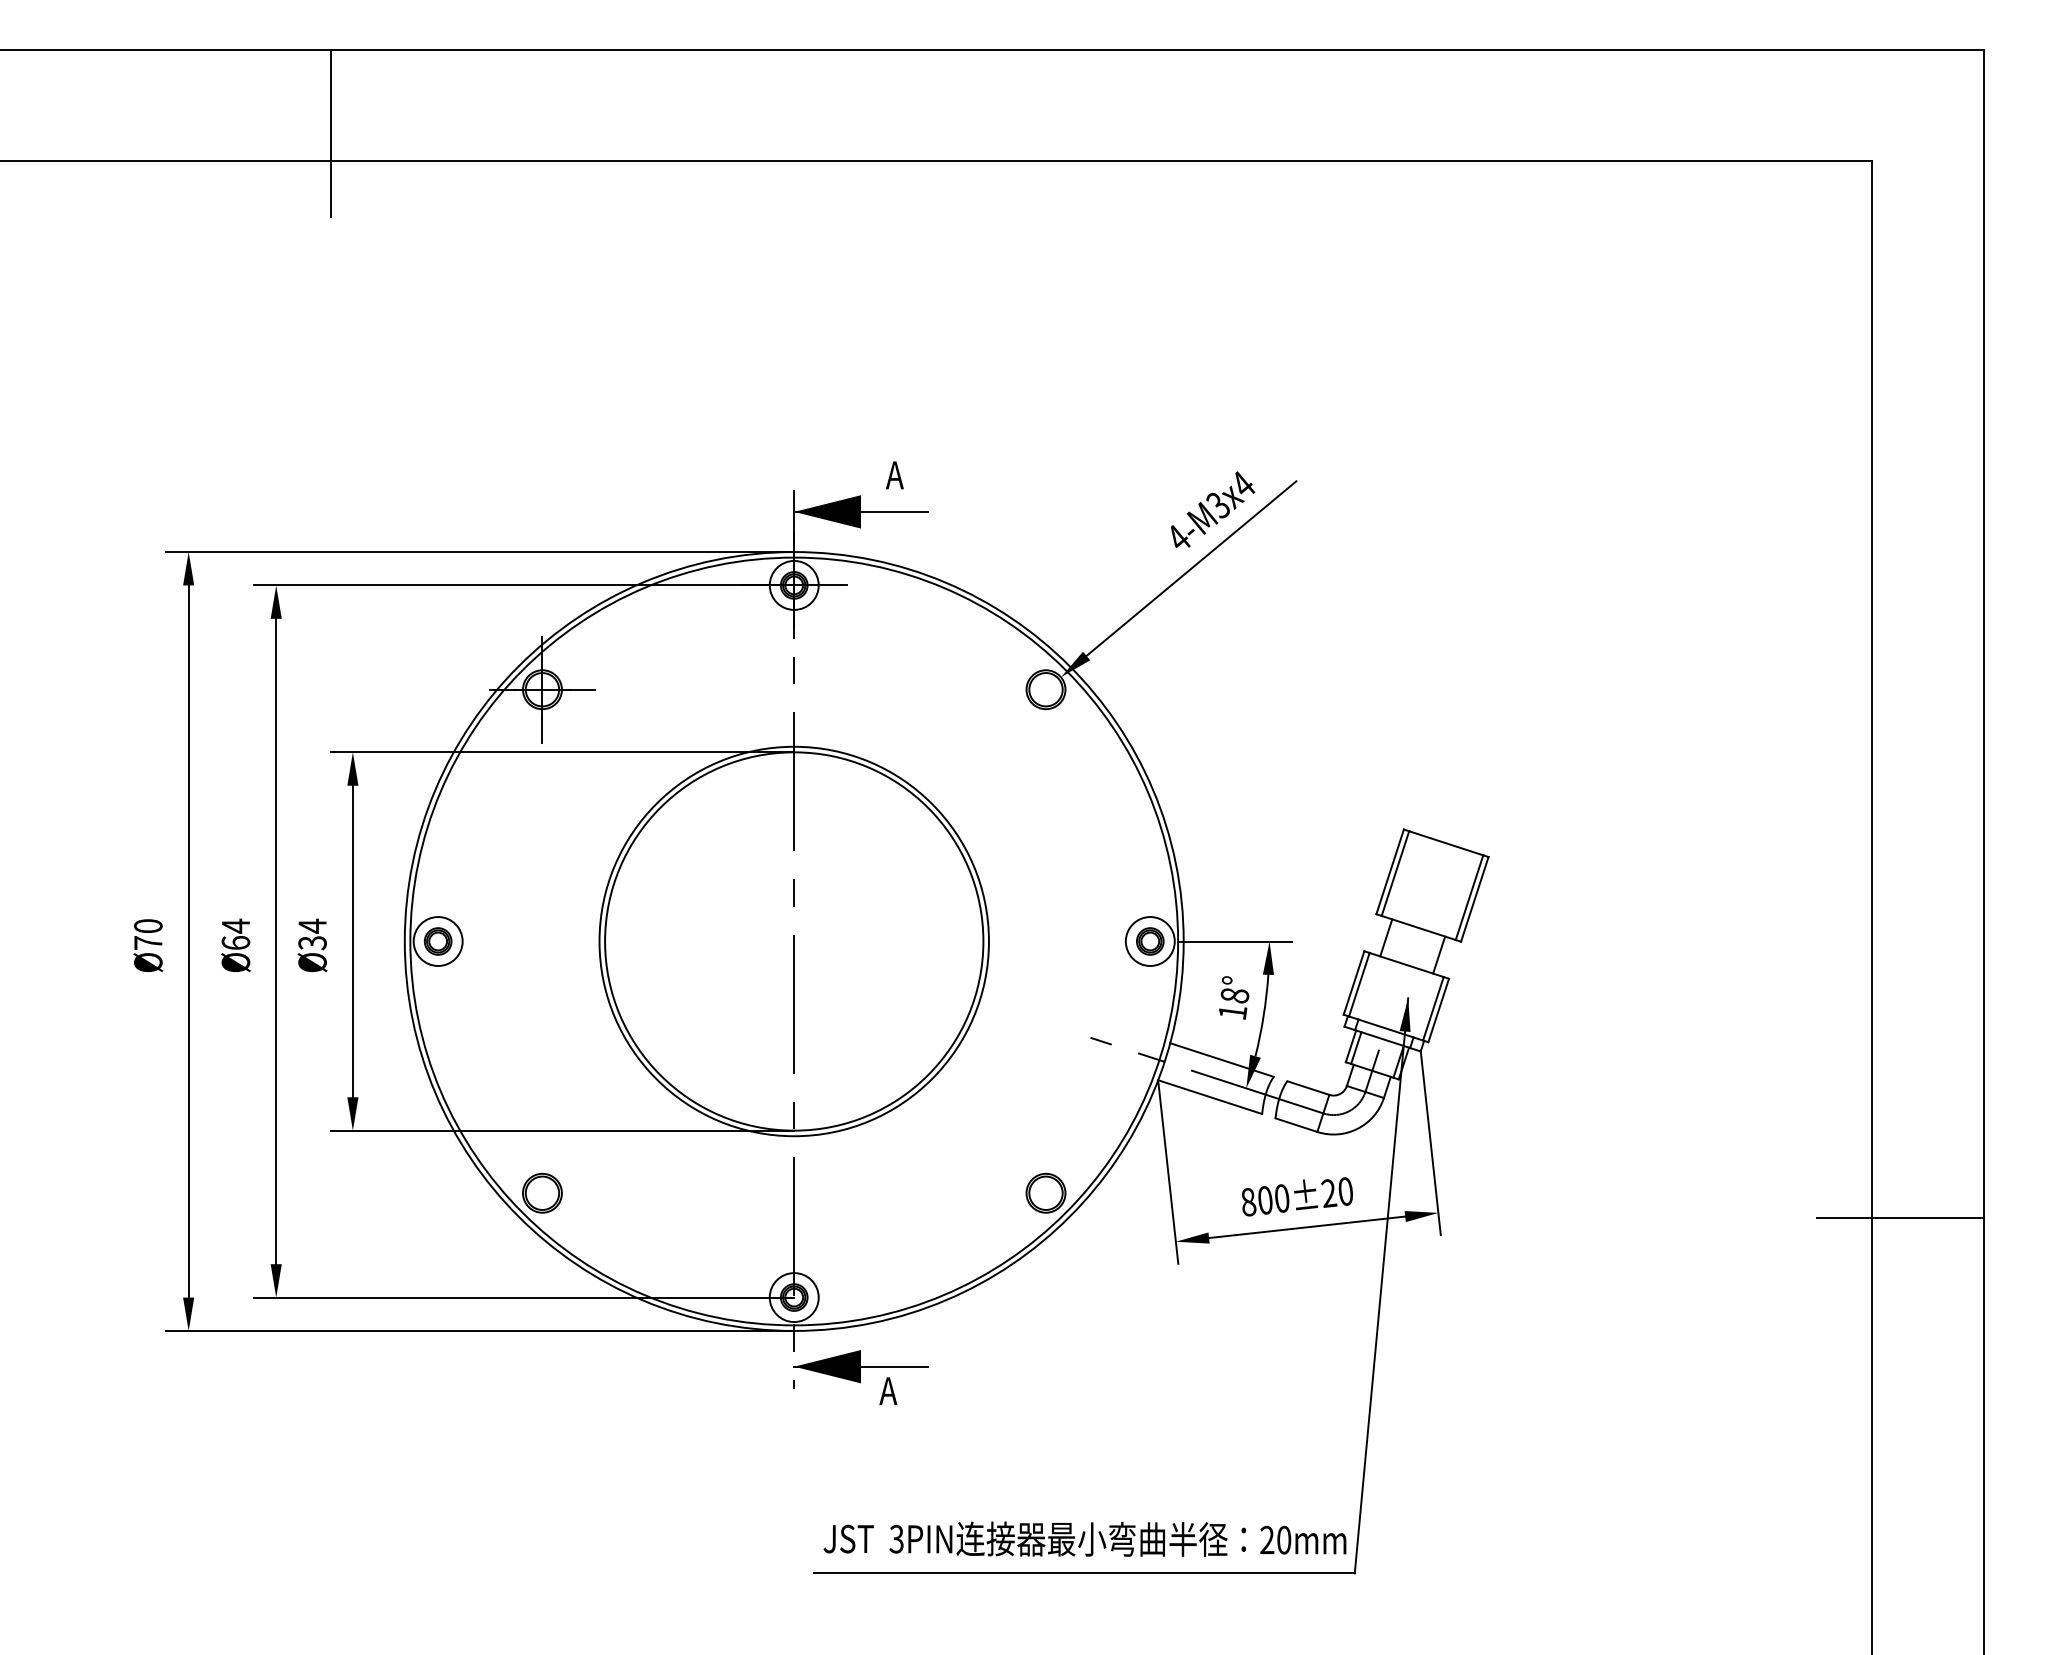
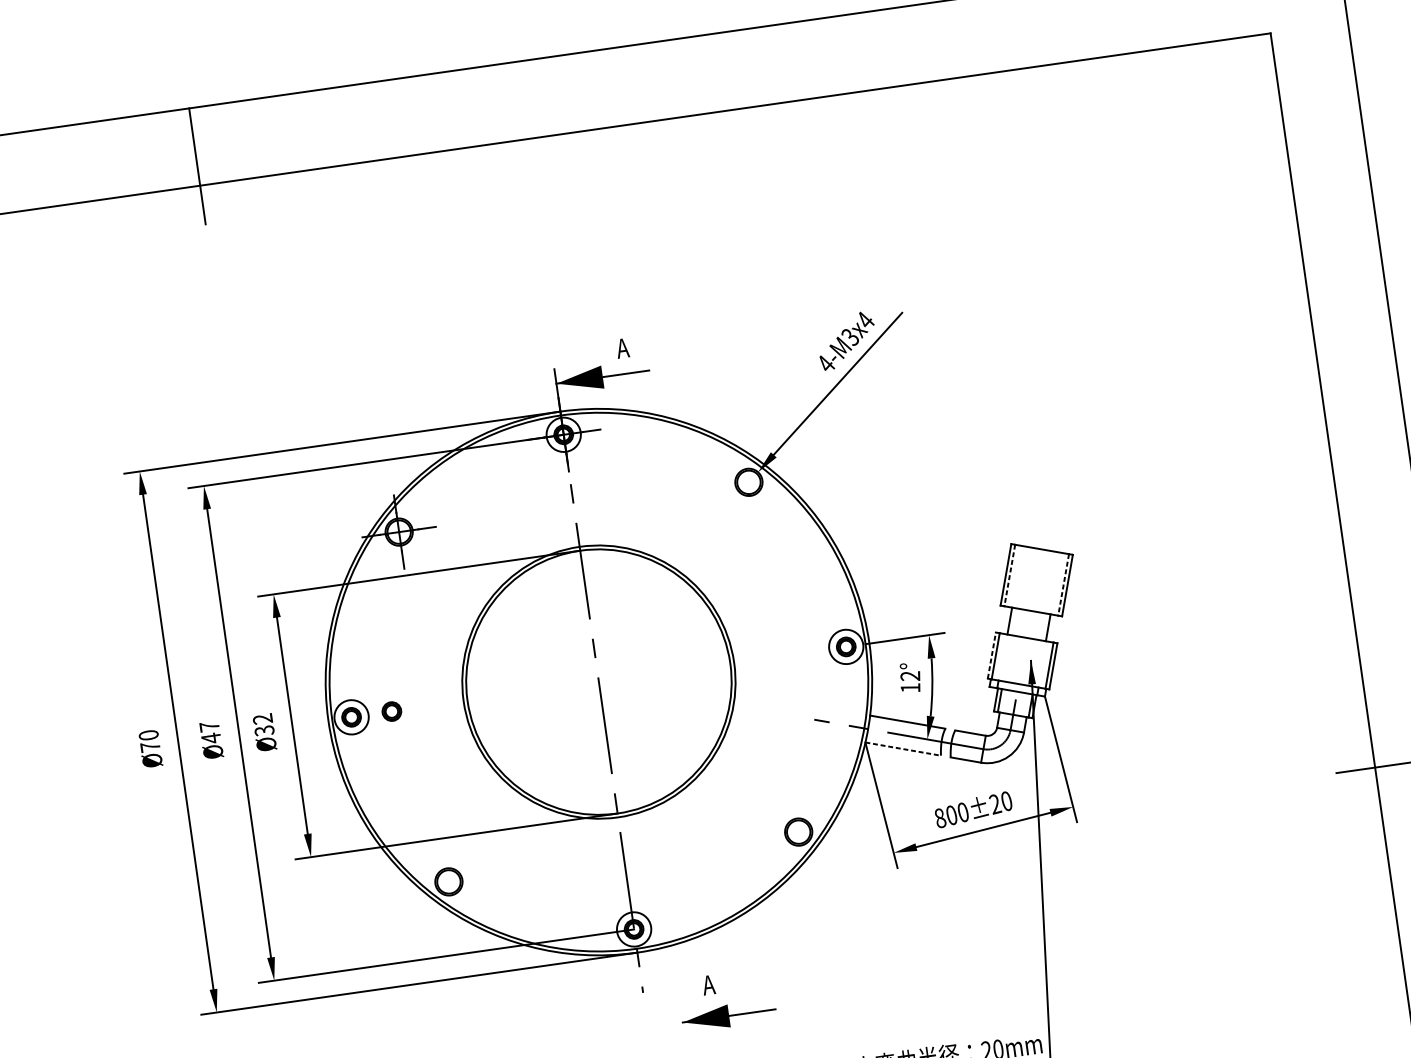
line: (1395, 873) -> (1009, 575), solid -> dashed
line: (1469, 897) -> (1063, 584), solid -> dashed
text: (312, 925) -> (262, 718), Ø34 -> Ø32
text: (235, 934) -> (210, 732), Ø64 -> Ø47
part: (496, 941) -> (392, 711), added
line: (1354, 982) -> (992, 655), solid -> dashed
text: (1234, 996) -> (910, 676), 18° -> 12°
line: (1210, 1097) -> (903, 749), solid -> dashed
part: (860, 1366) -> (728, 1015), moved

